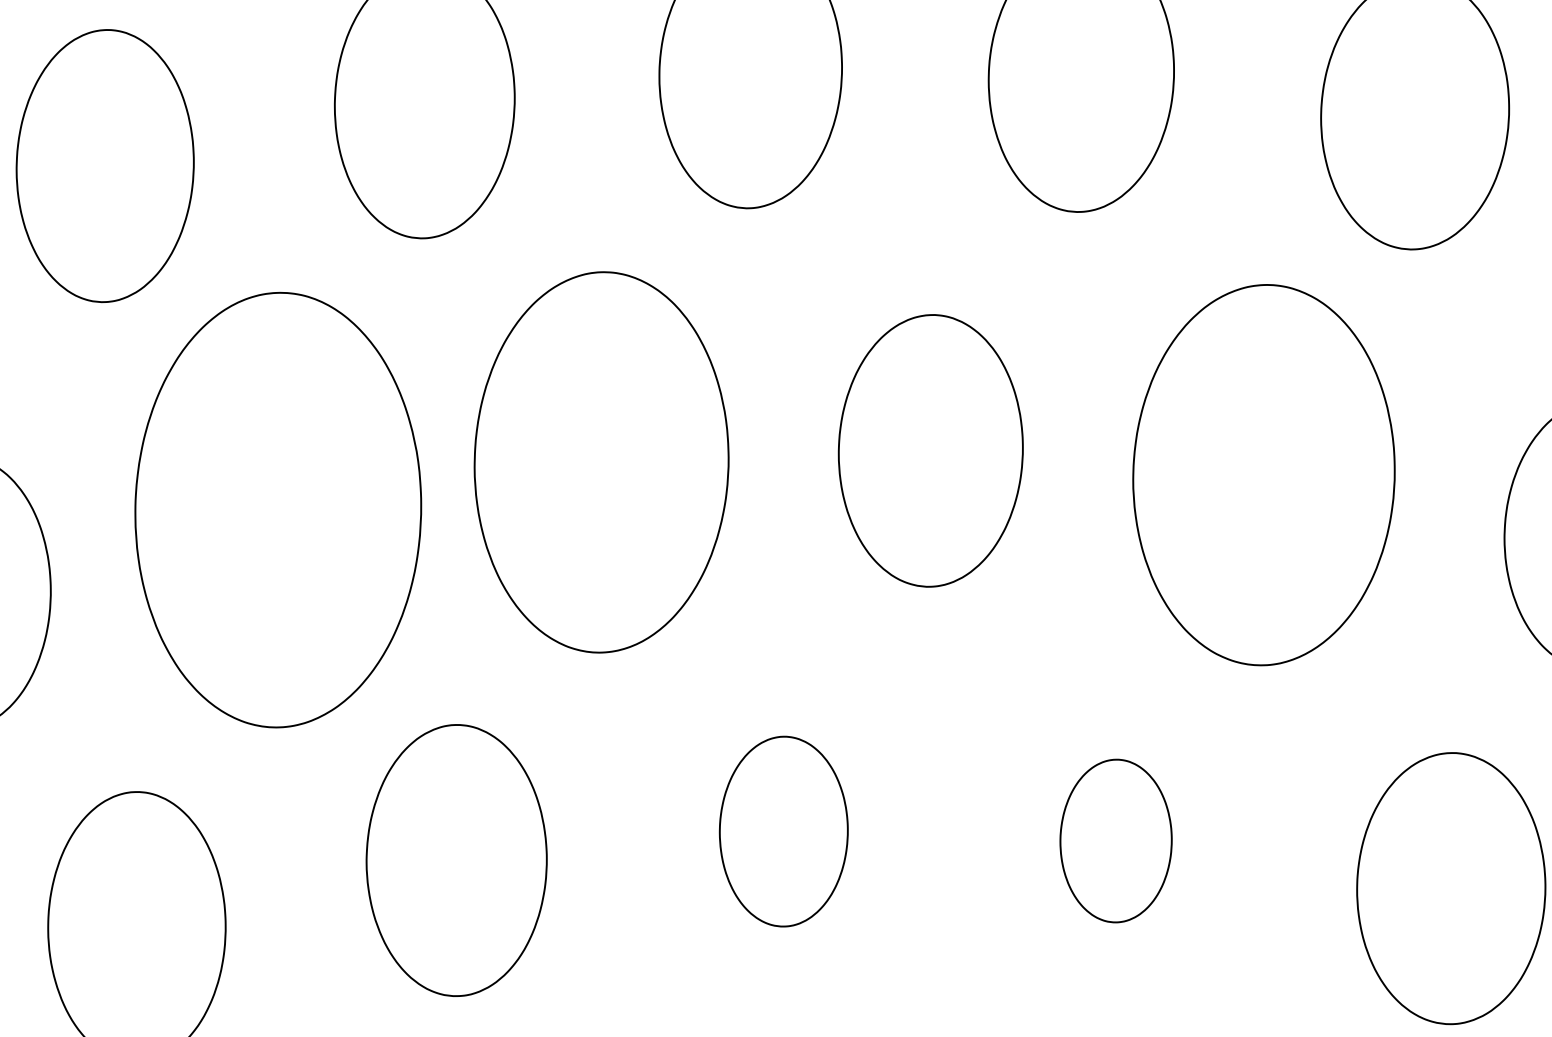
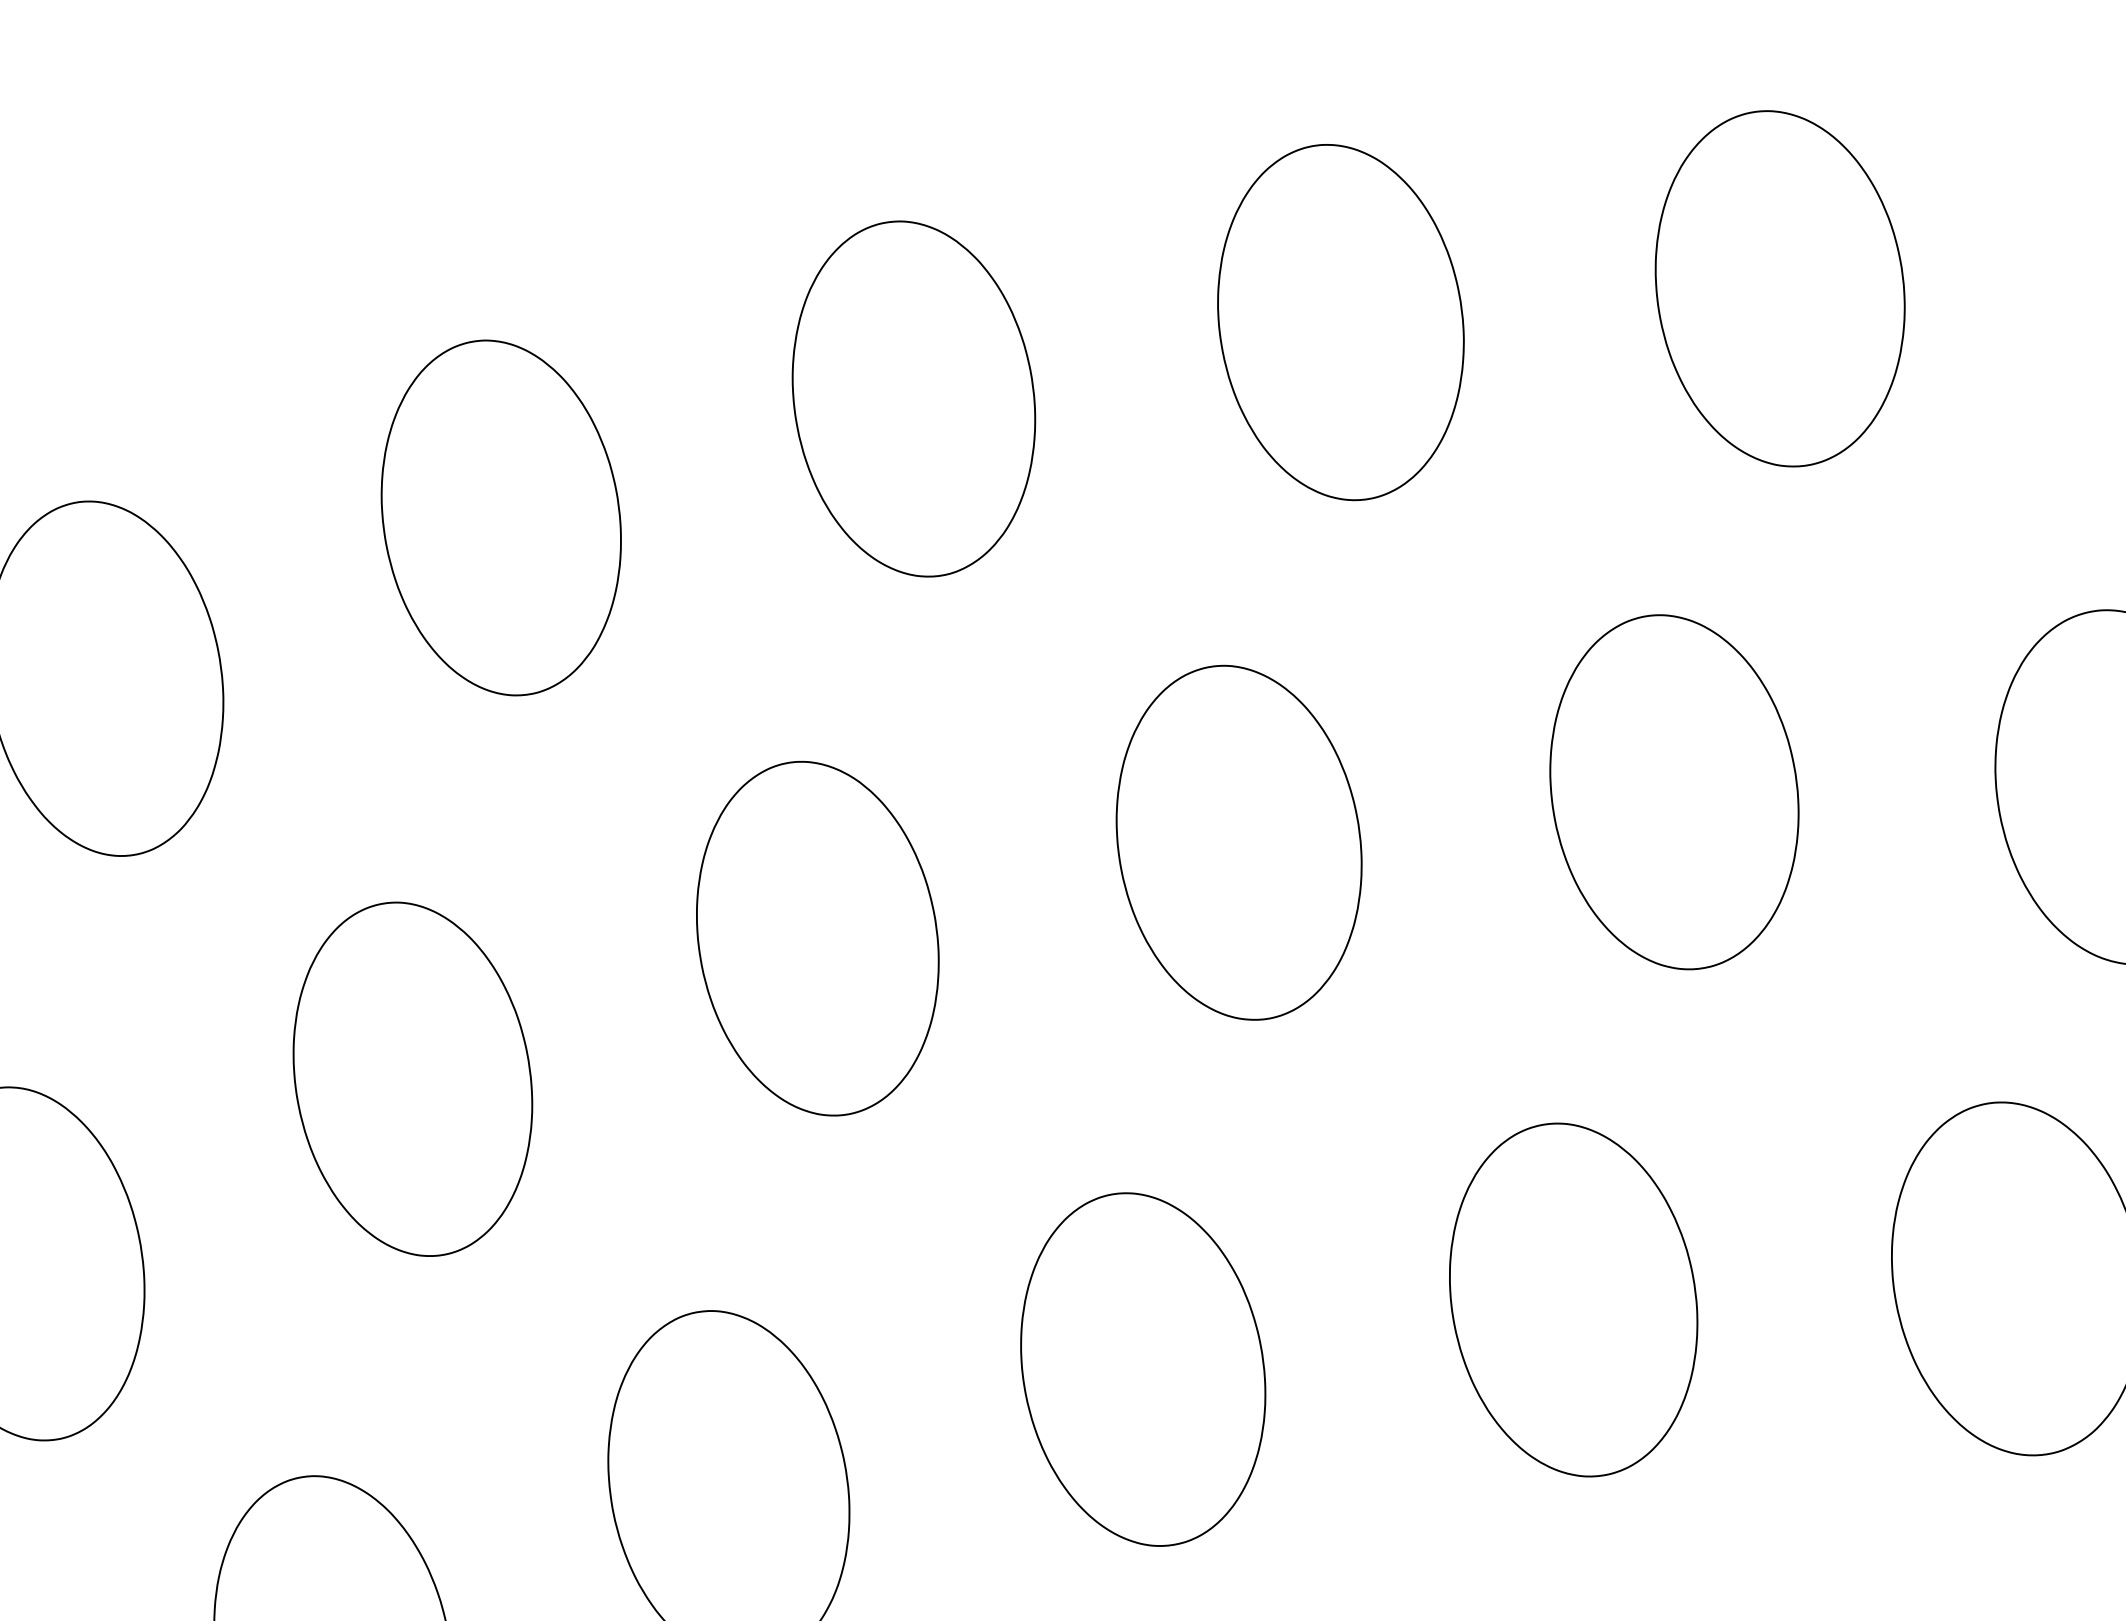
part: (601, 462) -> (817, 938), size x0.71
part: (1264, 475) -> (1674, 792), size x0.71
part: (278, 509) -> (412, 1078), size x0.62
part: (783, 831) -> (1143, 1369), size x1.43
part: (1115, 840) -> (1573, 1299), size x1.67

